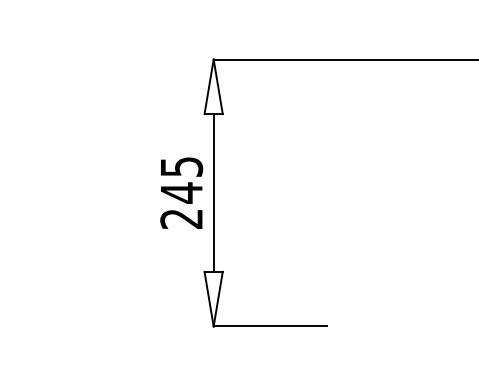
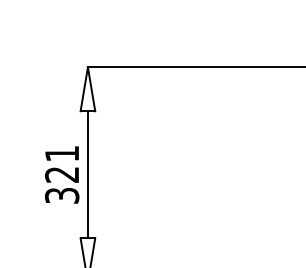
text: (181, 192) -> (62, 174), 245 -> 321

